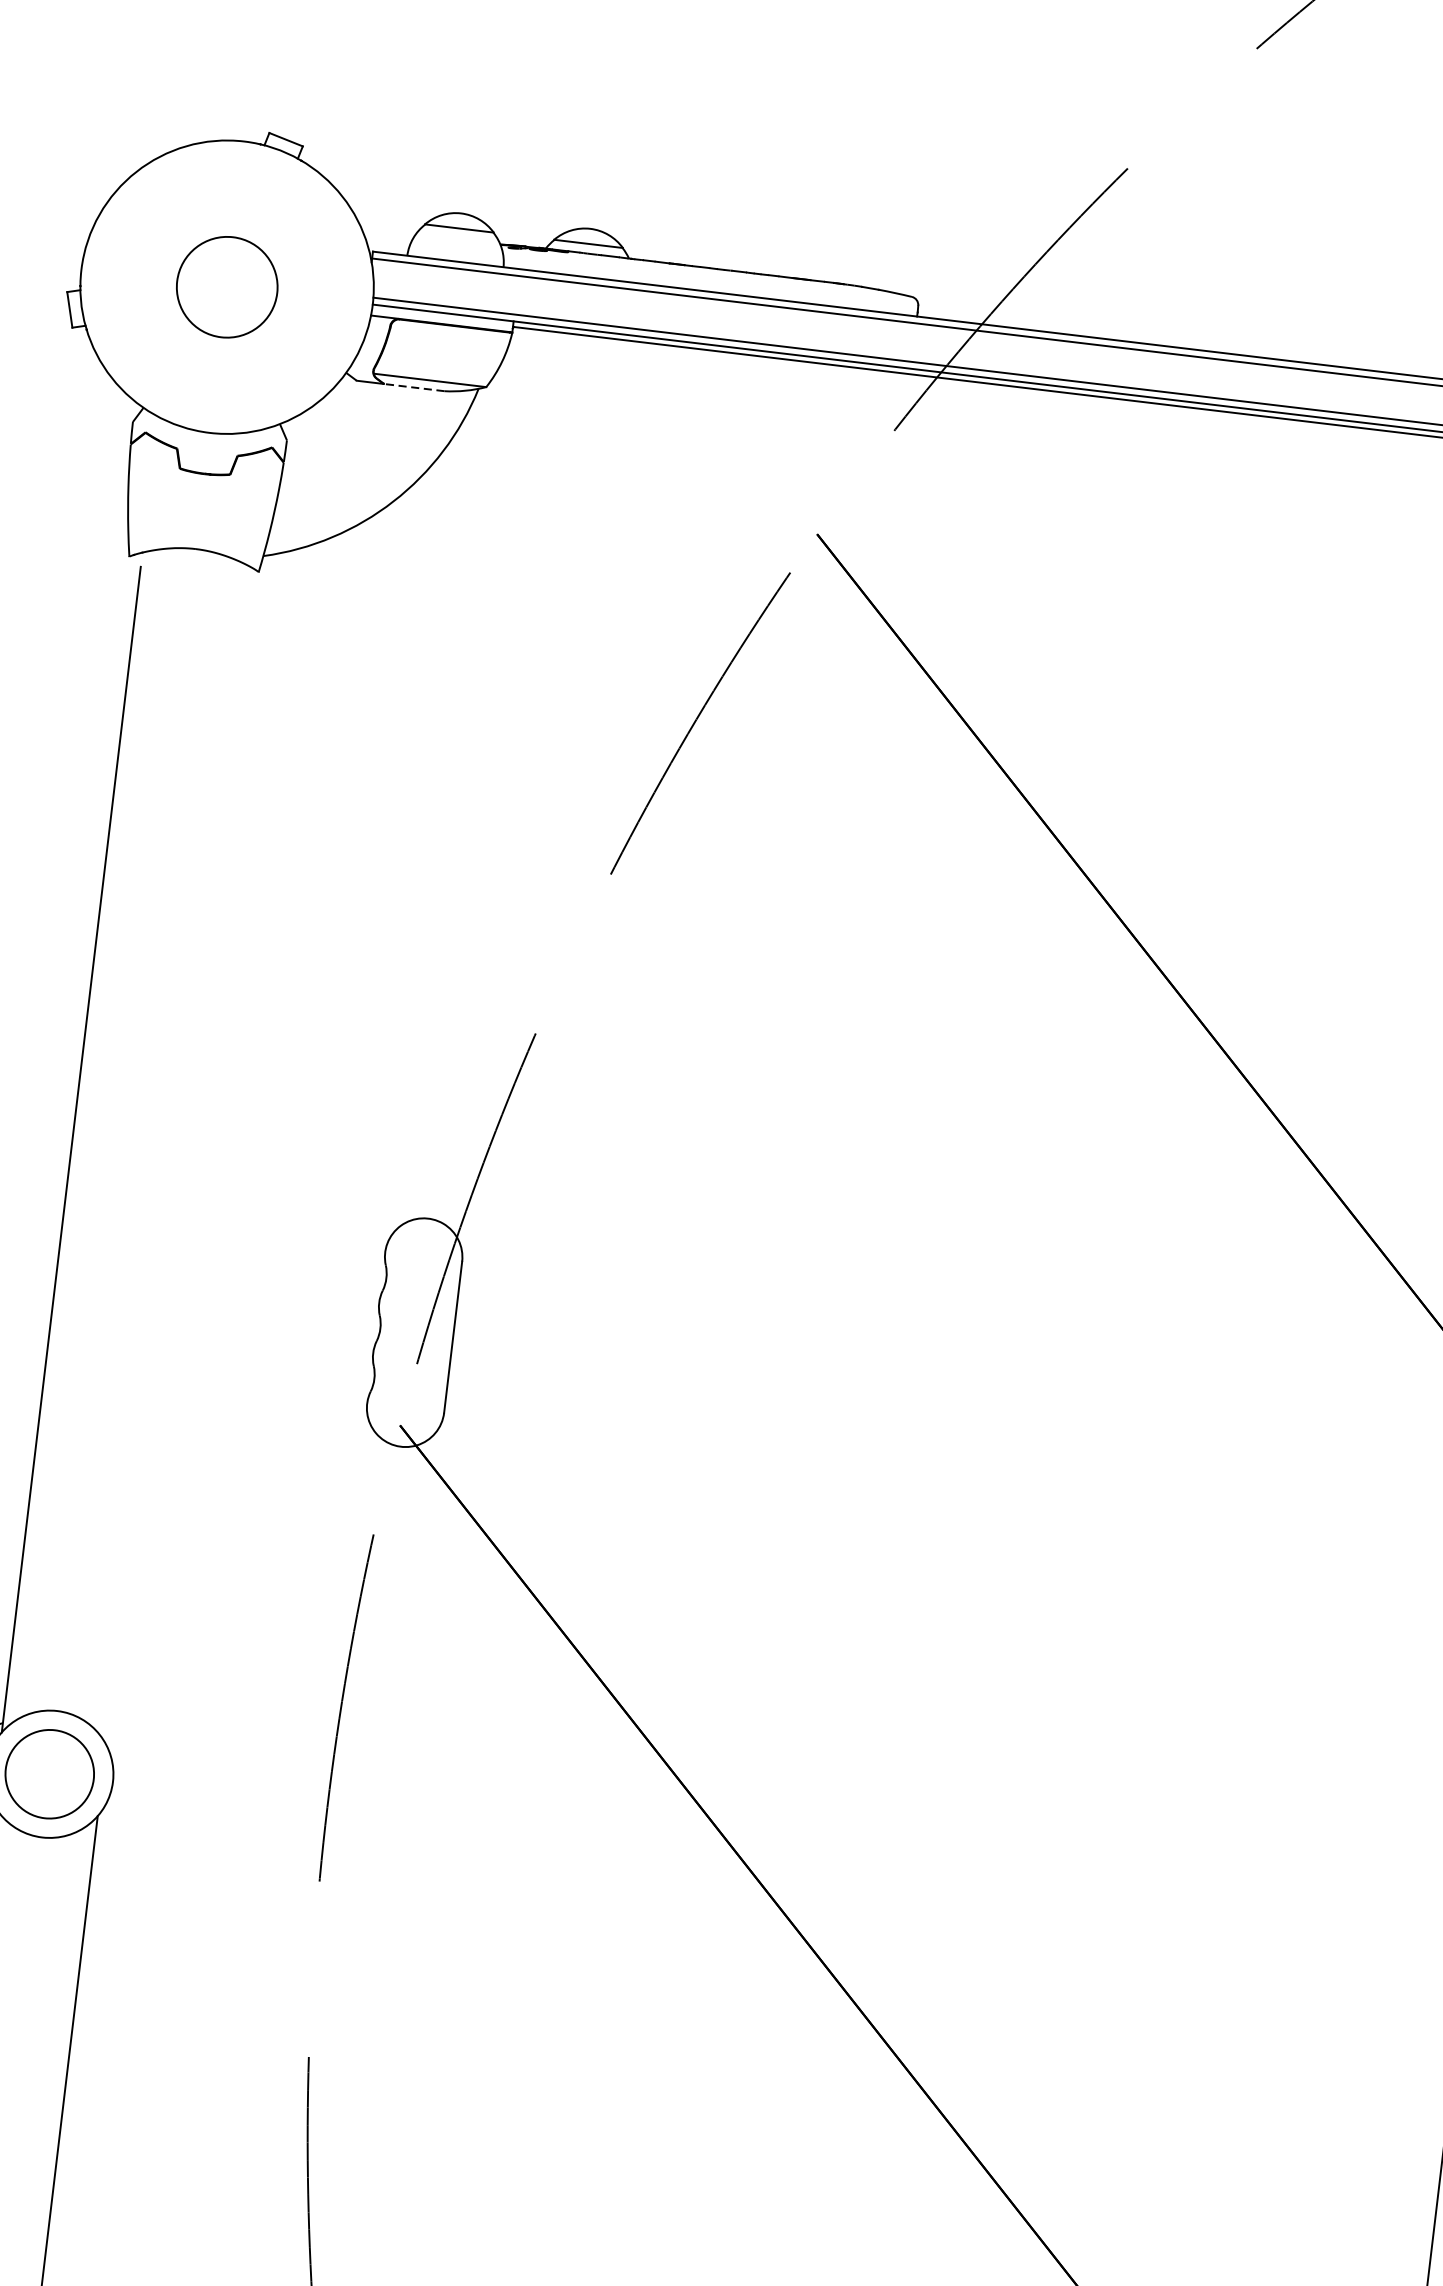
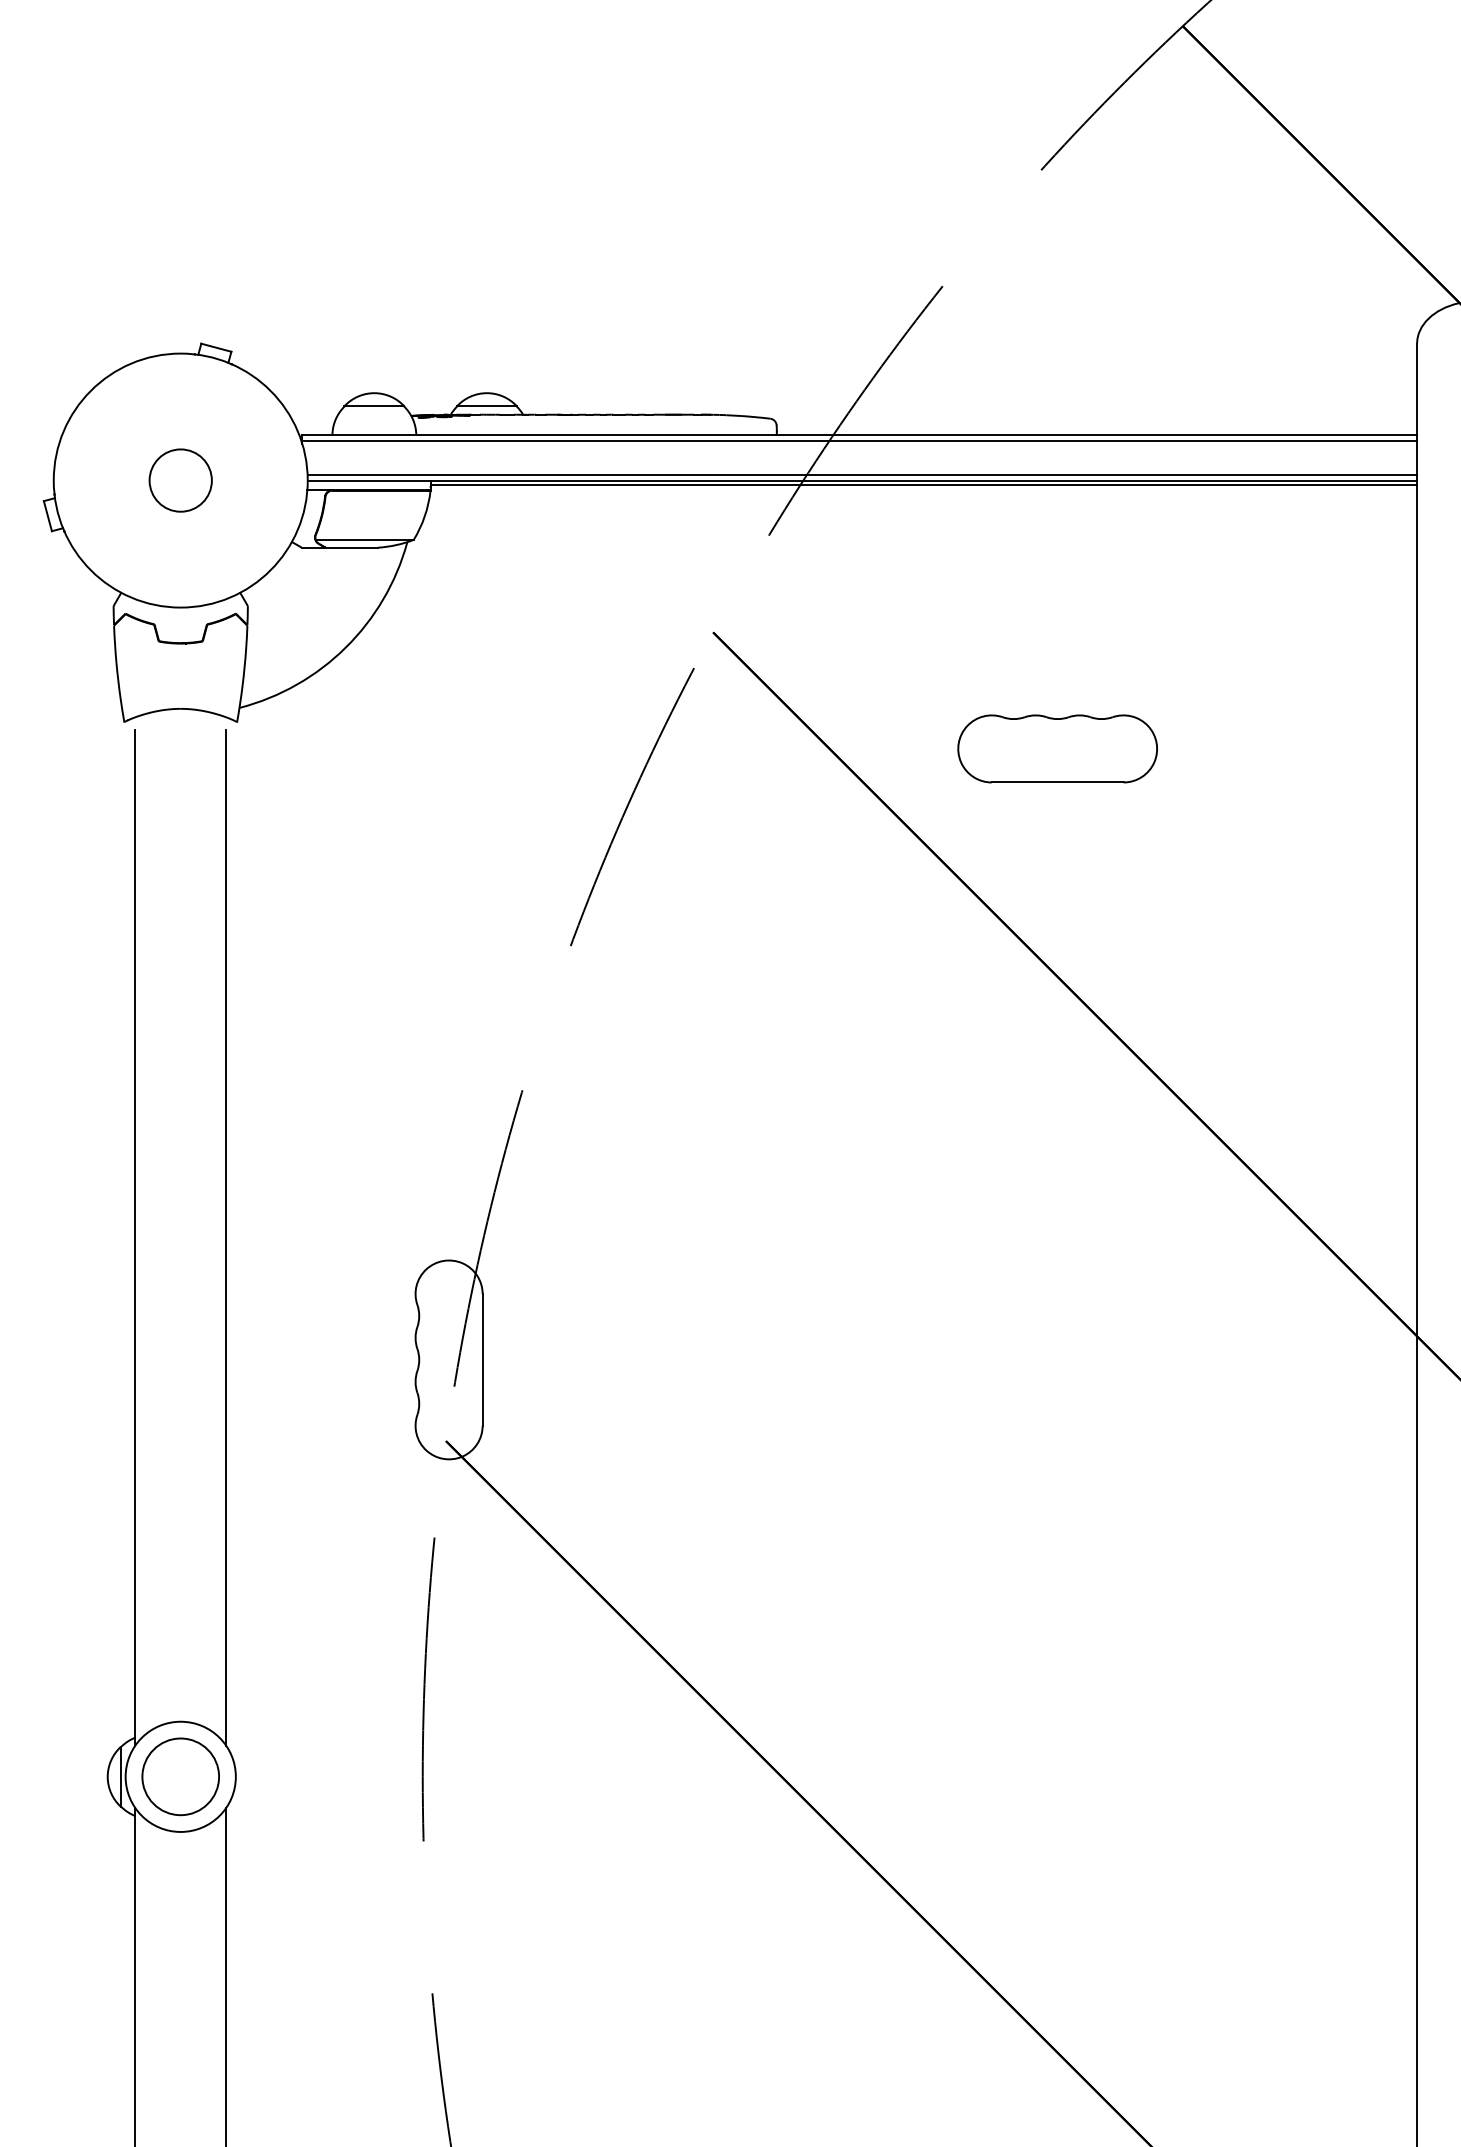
circle: (226, 287) -> (180, 480), size x0.71
line: (413, 387) -> (351, 547), dashed -> solid
part: (1196, 714) -> (1057, 748), added
line: (176, 1161) -> (226, 1237), added

